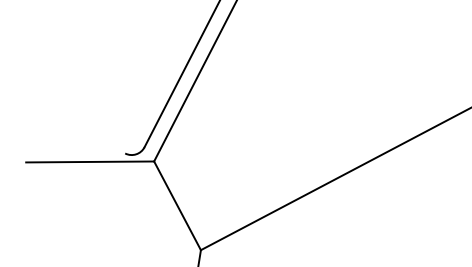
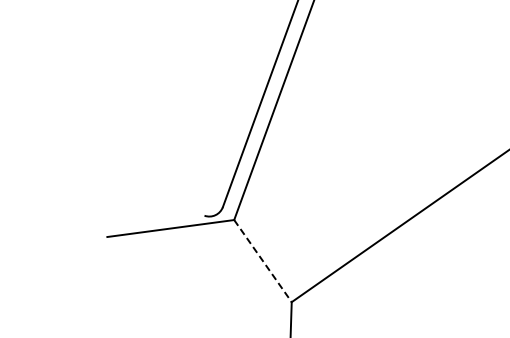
line: (178, 206) -> (263, 261), solid -> dashed

